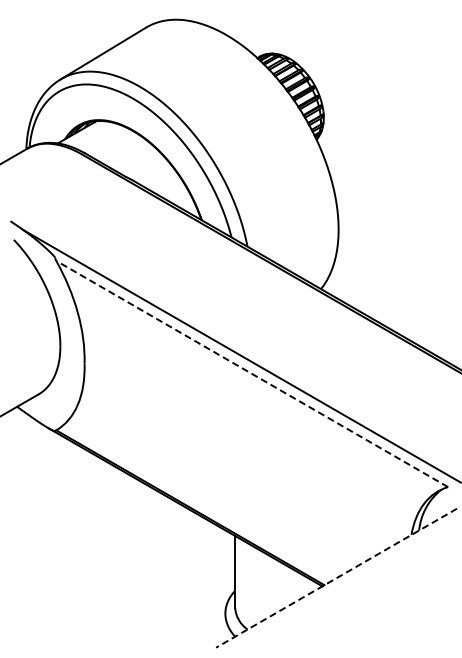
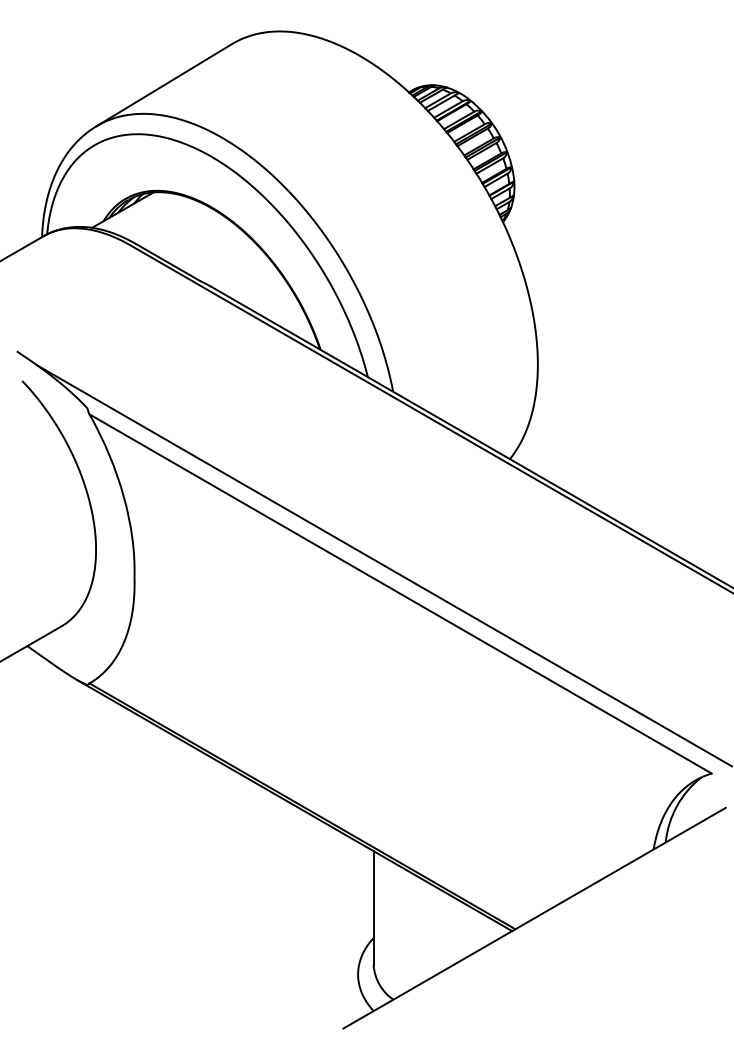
line: (251, 373) -> (399, 593), dashed -> solid
line: (336, 578) -> (534, 918), dashed -> solid

